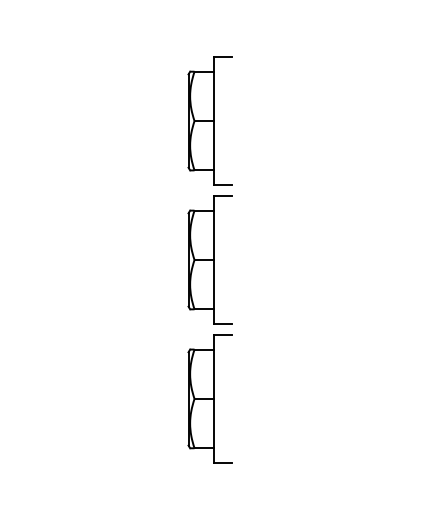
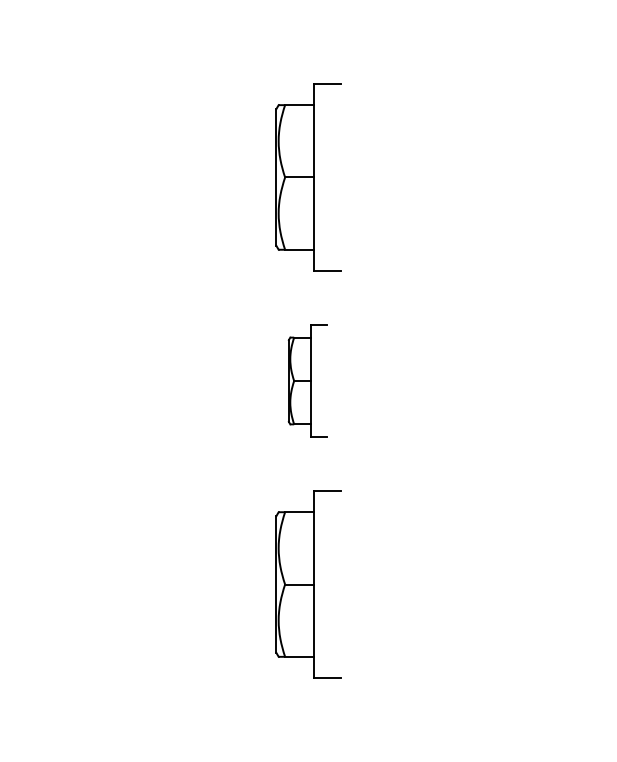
part: (209, 259) -> (307, 380), size x0.6

